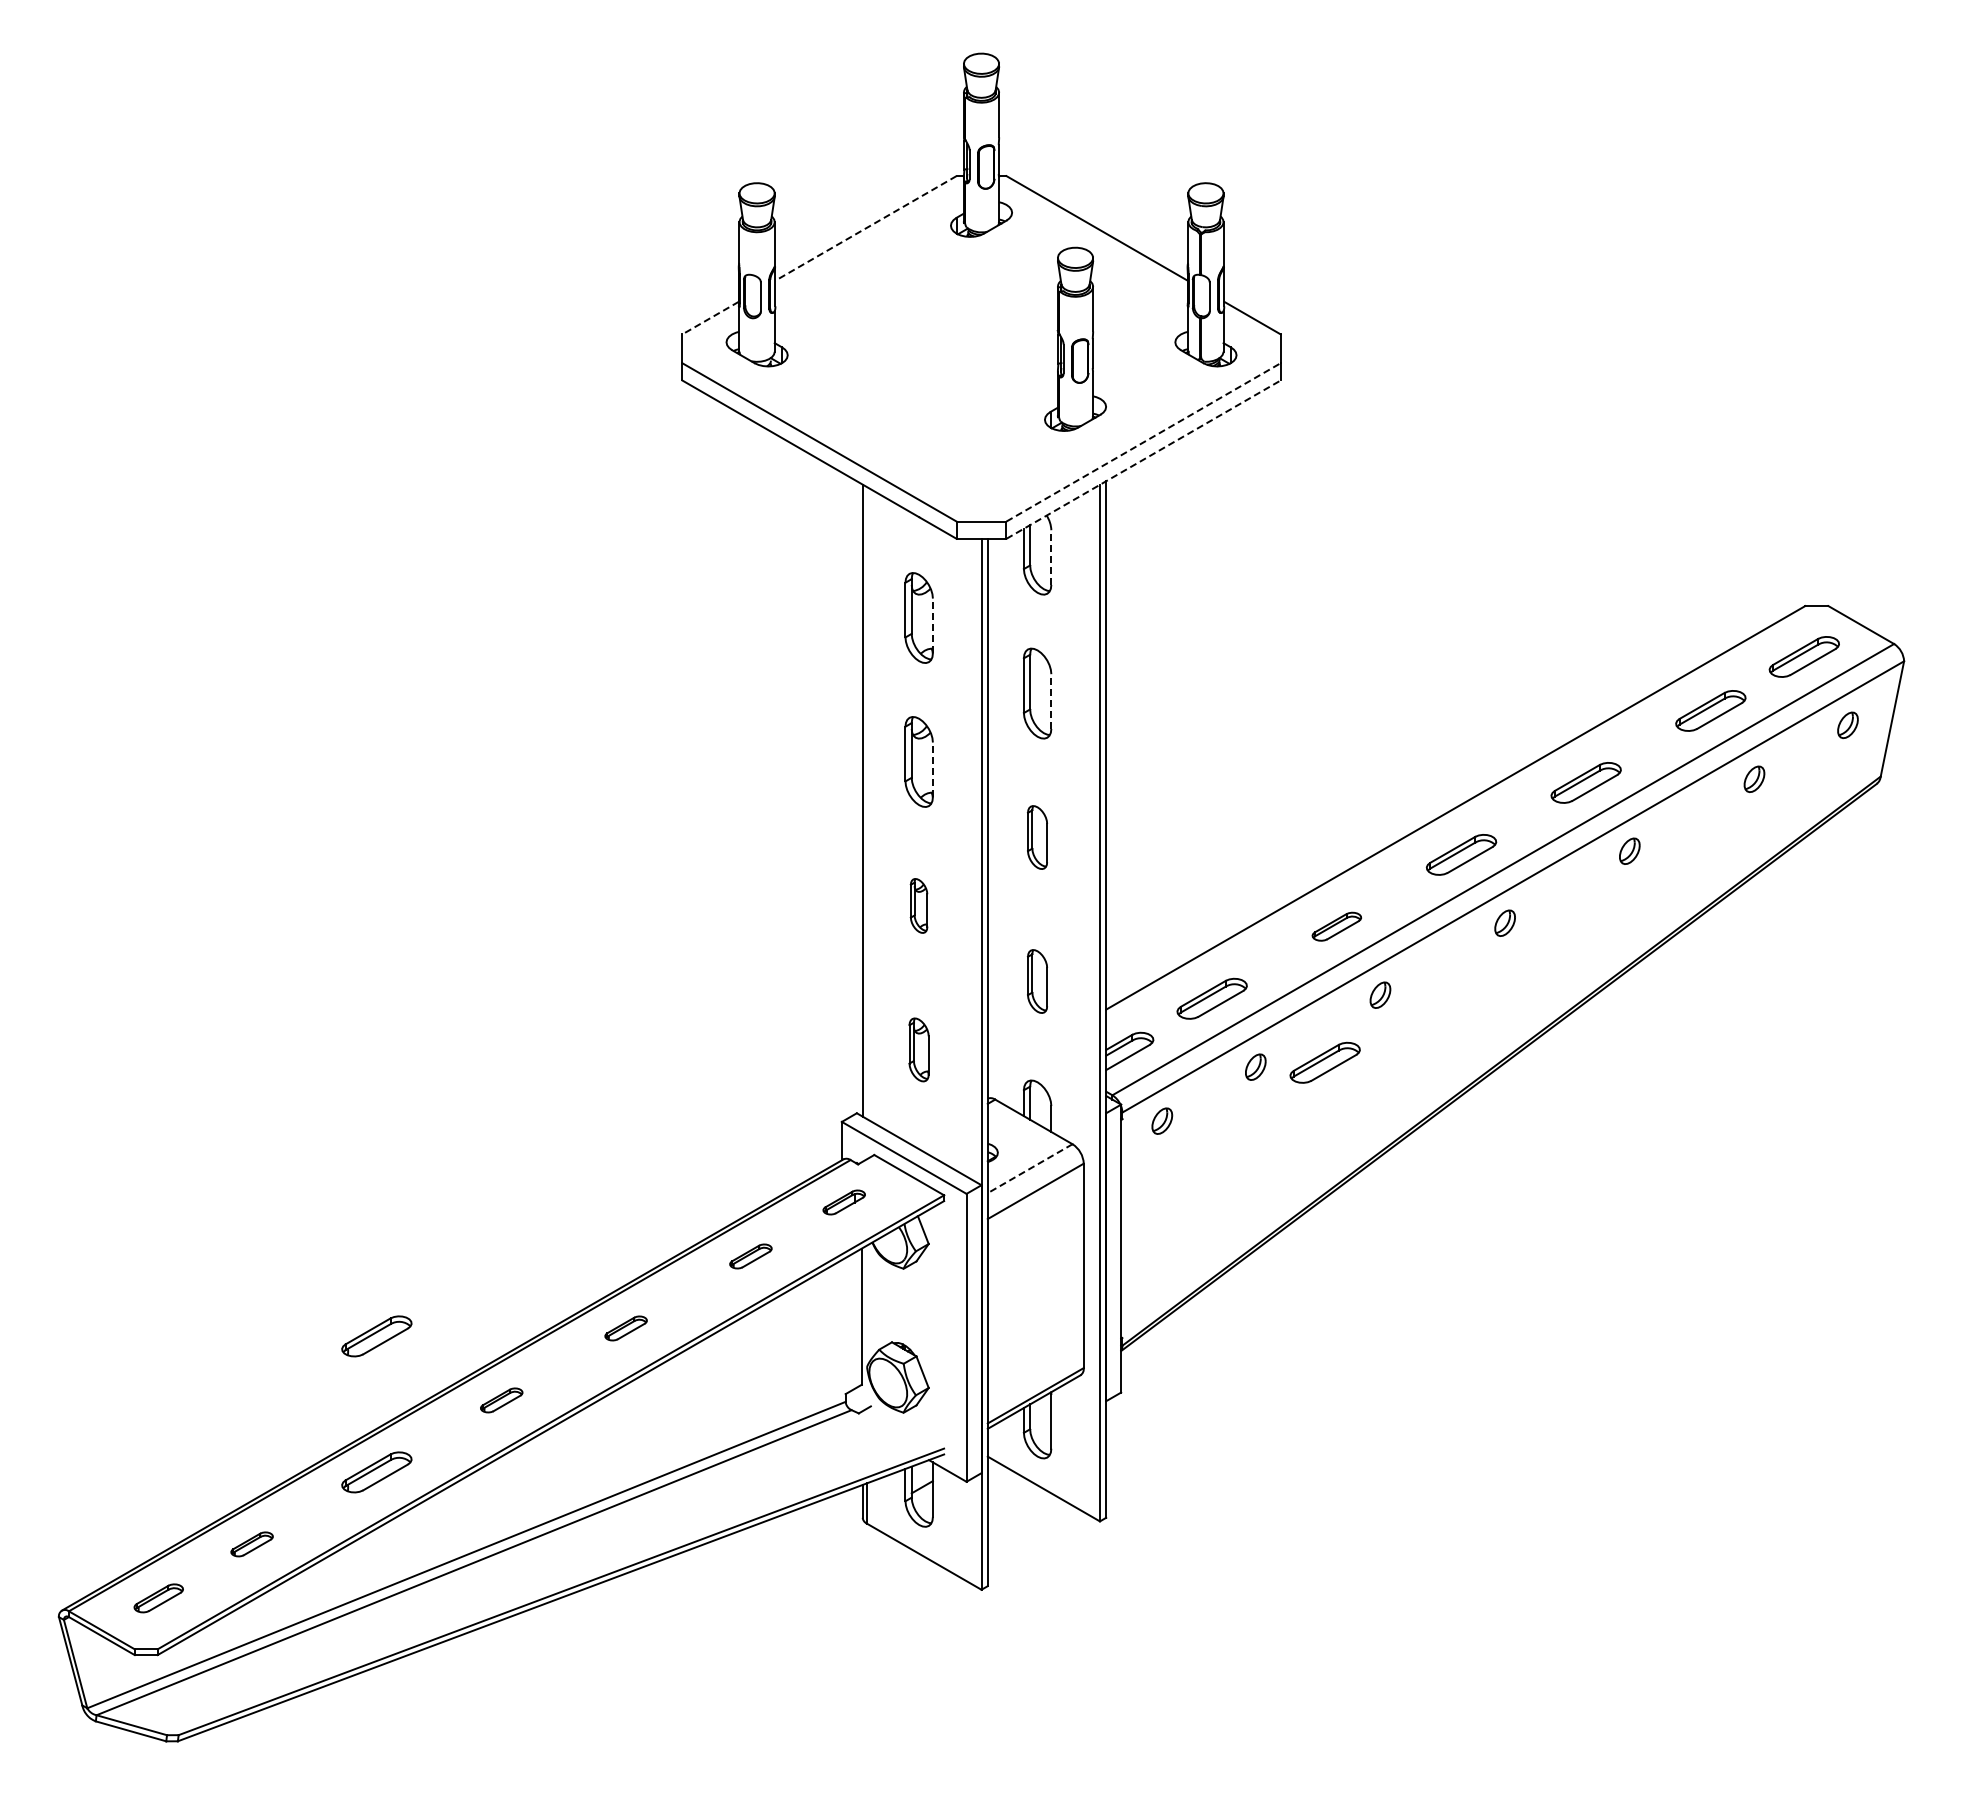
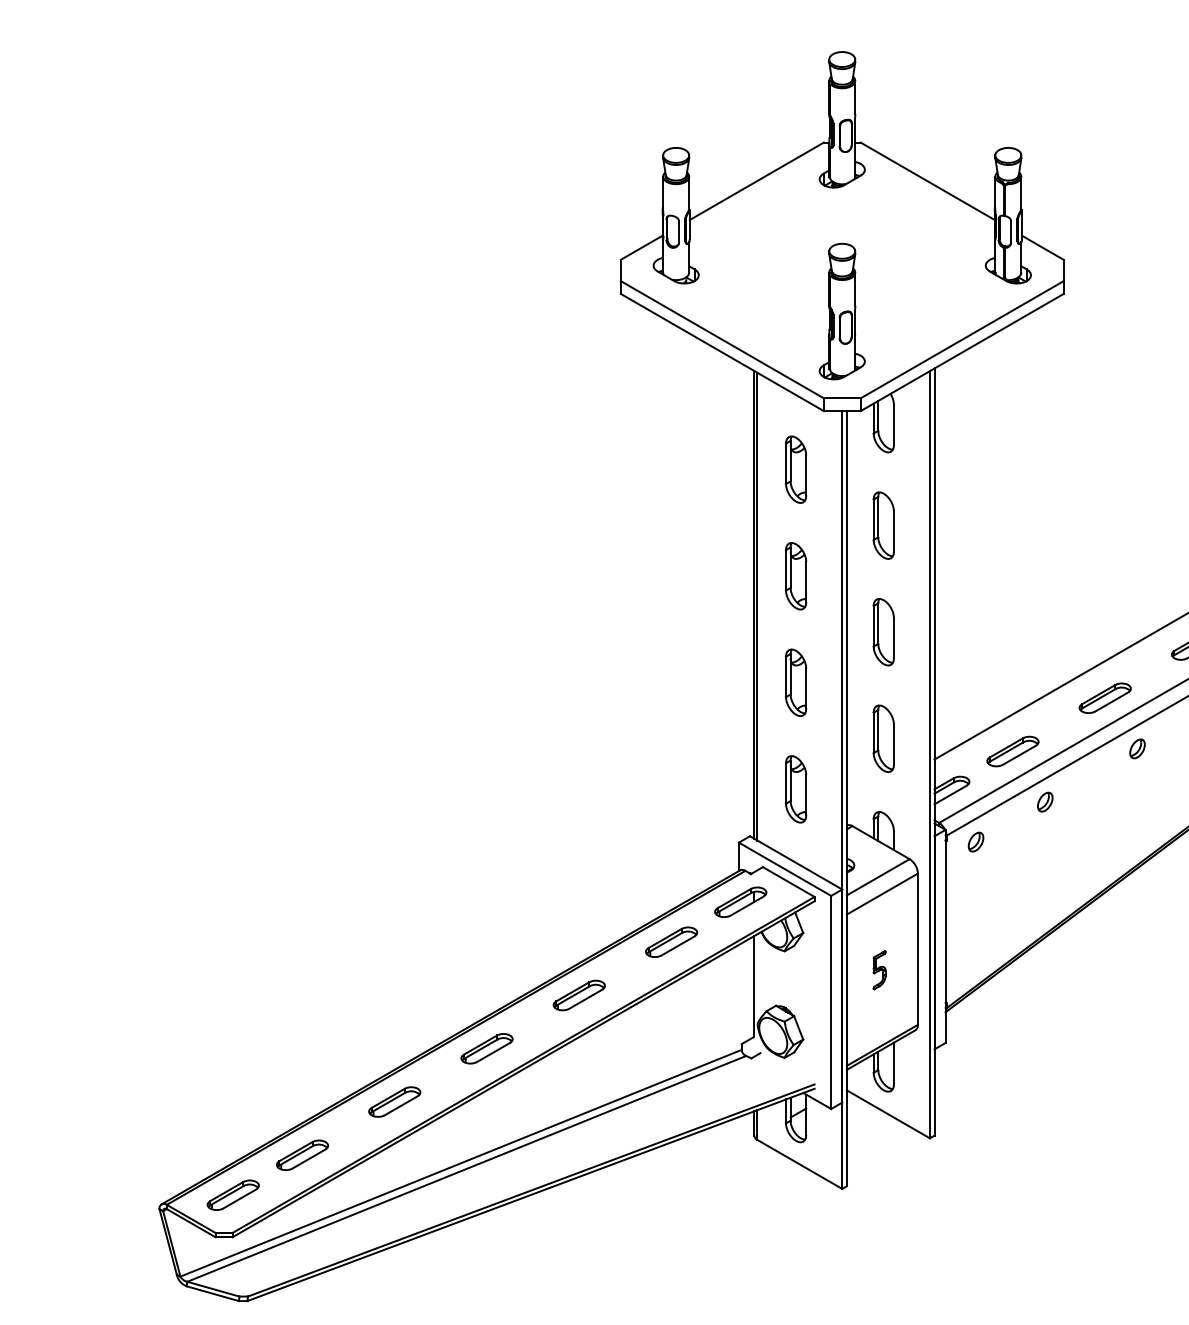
line: (866, 228) -> (757, 181), dashed -> solid
line: (710, 318) -> (641, 248), dashed -> solid
part: (1075, 338) -> (842, 310), moved
line: (1144, 442) -> (962, 339), dashed -> solid
line: (1144, 459) -> (962, 352), dashed -> solid
line: (1051, 557) -> (894, 424), dashed -> solid
line: (932, 625) -> (805, 475), dashed -> solid
line: (1051, 701) -> (894, 531), dashed -> solid
line: (932, 769) -> (805, 581), dashed -> solid
line: (866, 803) -> (757, 606), added
part: (1037, 837) -> (883, 632), size x1.43
part: (918, 905) -> (795, 682), size x1.67
part: (1336, 926) -> (1104, 698), size x1.43
part: (1037, 981) -> (883, 738), size x1.43
part: (918, 1049) -> (795, 789), size x1.43
part: (1324, 1062) -> (1096, 798), removed
line: (1030, 1168) -> (878, 877), dashed -> solid
part: (843, 1202) -> (740, 902), size x1.67
part: (750, 1256) -> (671, 942), size x1.67
part: (1031, 1293) -> (879, 969), added
part: (625, 1328) -> (578, 995), size x1.67
part: (376, 1336) -> (394, 1001), removed
part: (501, 1400) -> (487, 1048), size x1.67
part: (251, 1544) -> (301, 1155), size x1.67
part: (158, 1598) -> (233, 1195), size x1.43

